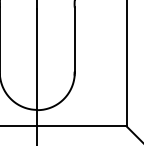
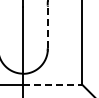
line: (74, 38) -> (47, 26), solid -> dashed
line: (81, 126) -> (52, 84), solid -> dashed

